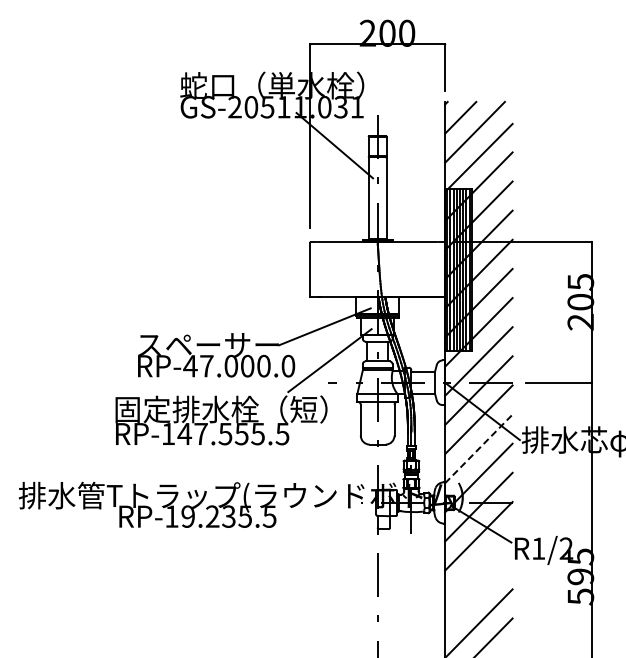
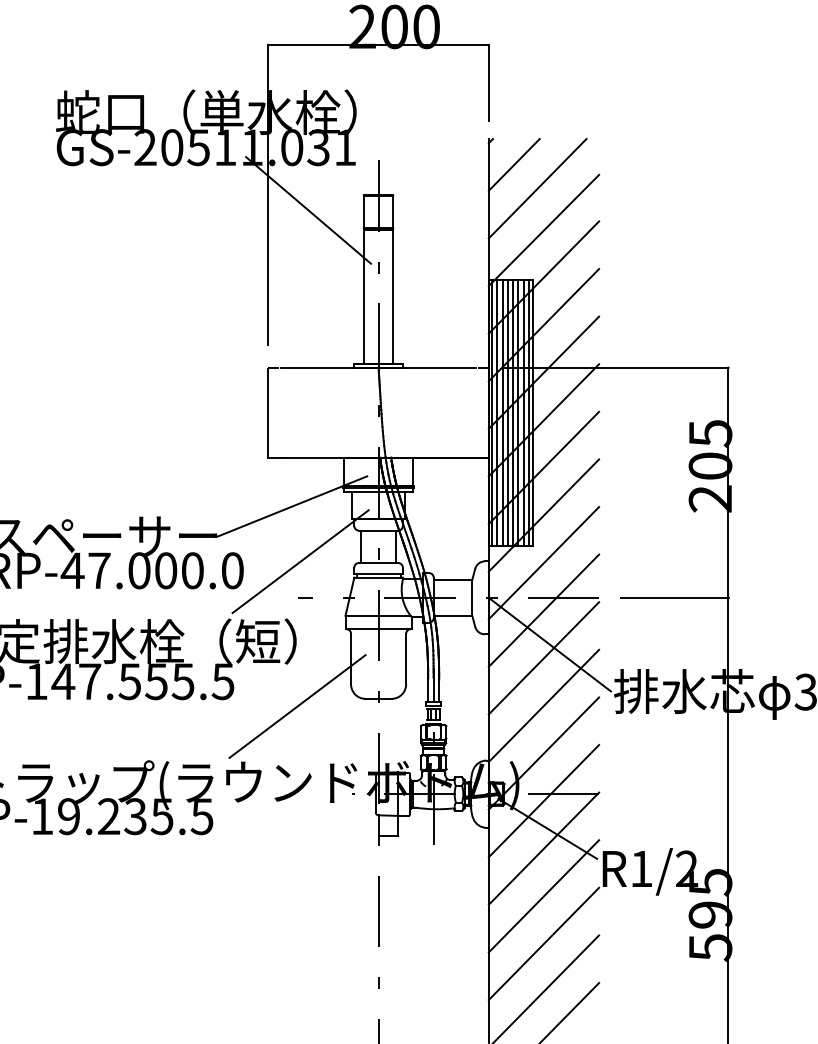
line: (327, 448) -> (296, 705), added
line: (479, 448) -> (544, 705), dashed -> solid
line: (478, 565) -> (543, 896), added
line: (478, 594) -> (543, 943), added

